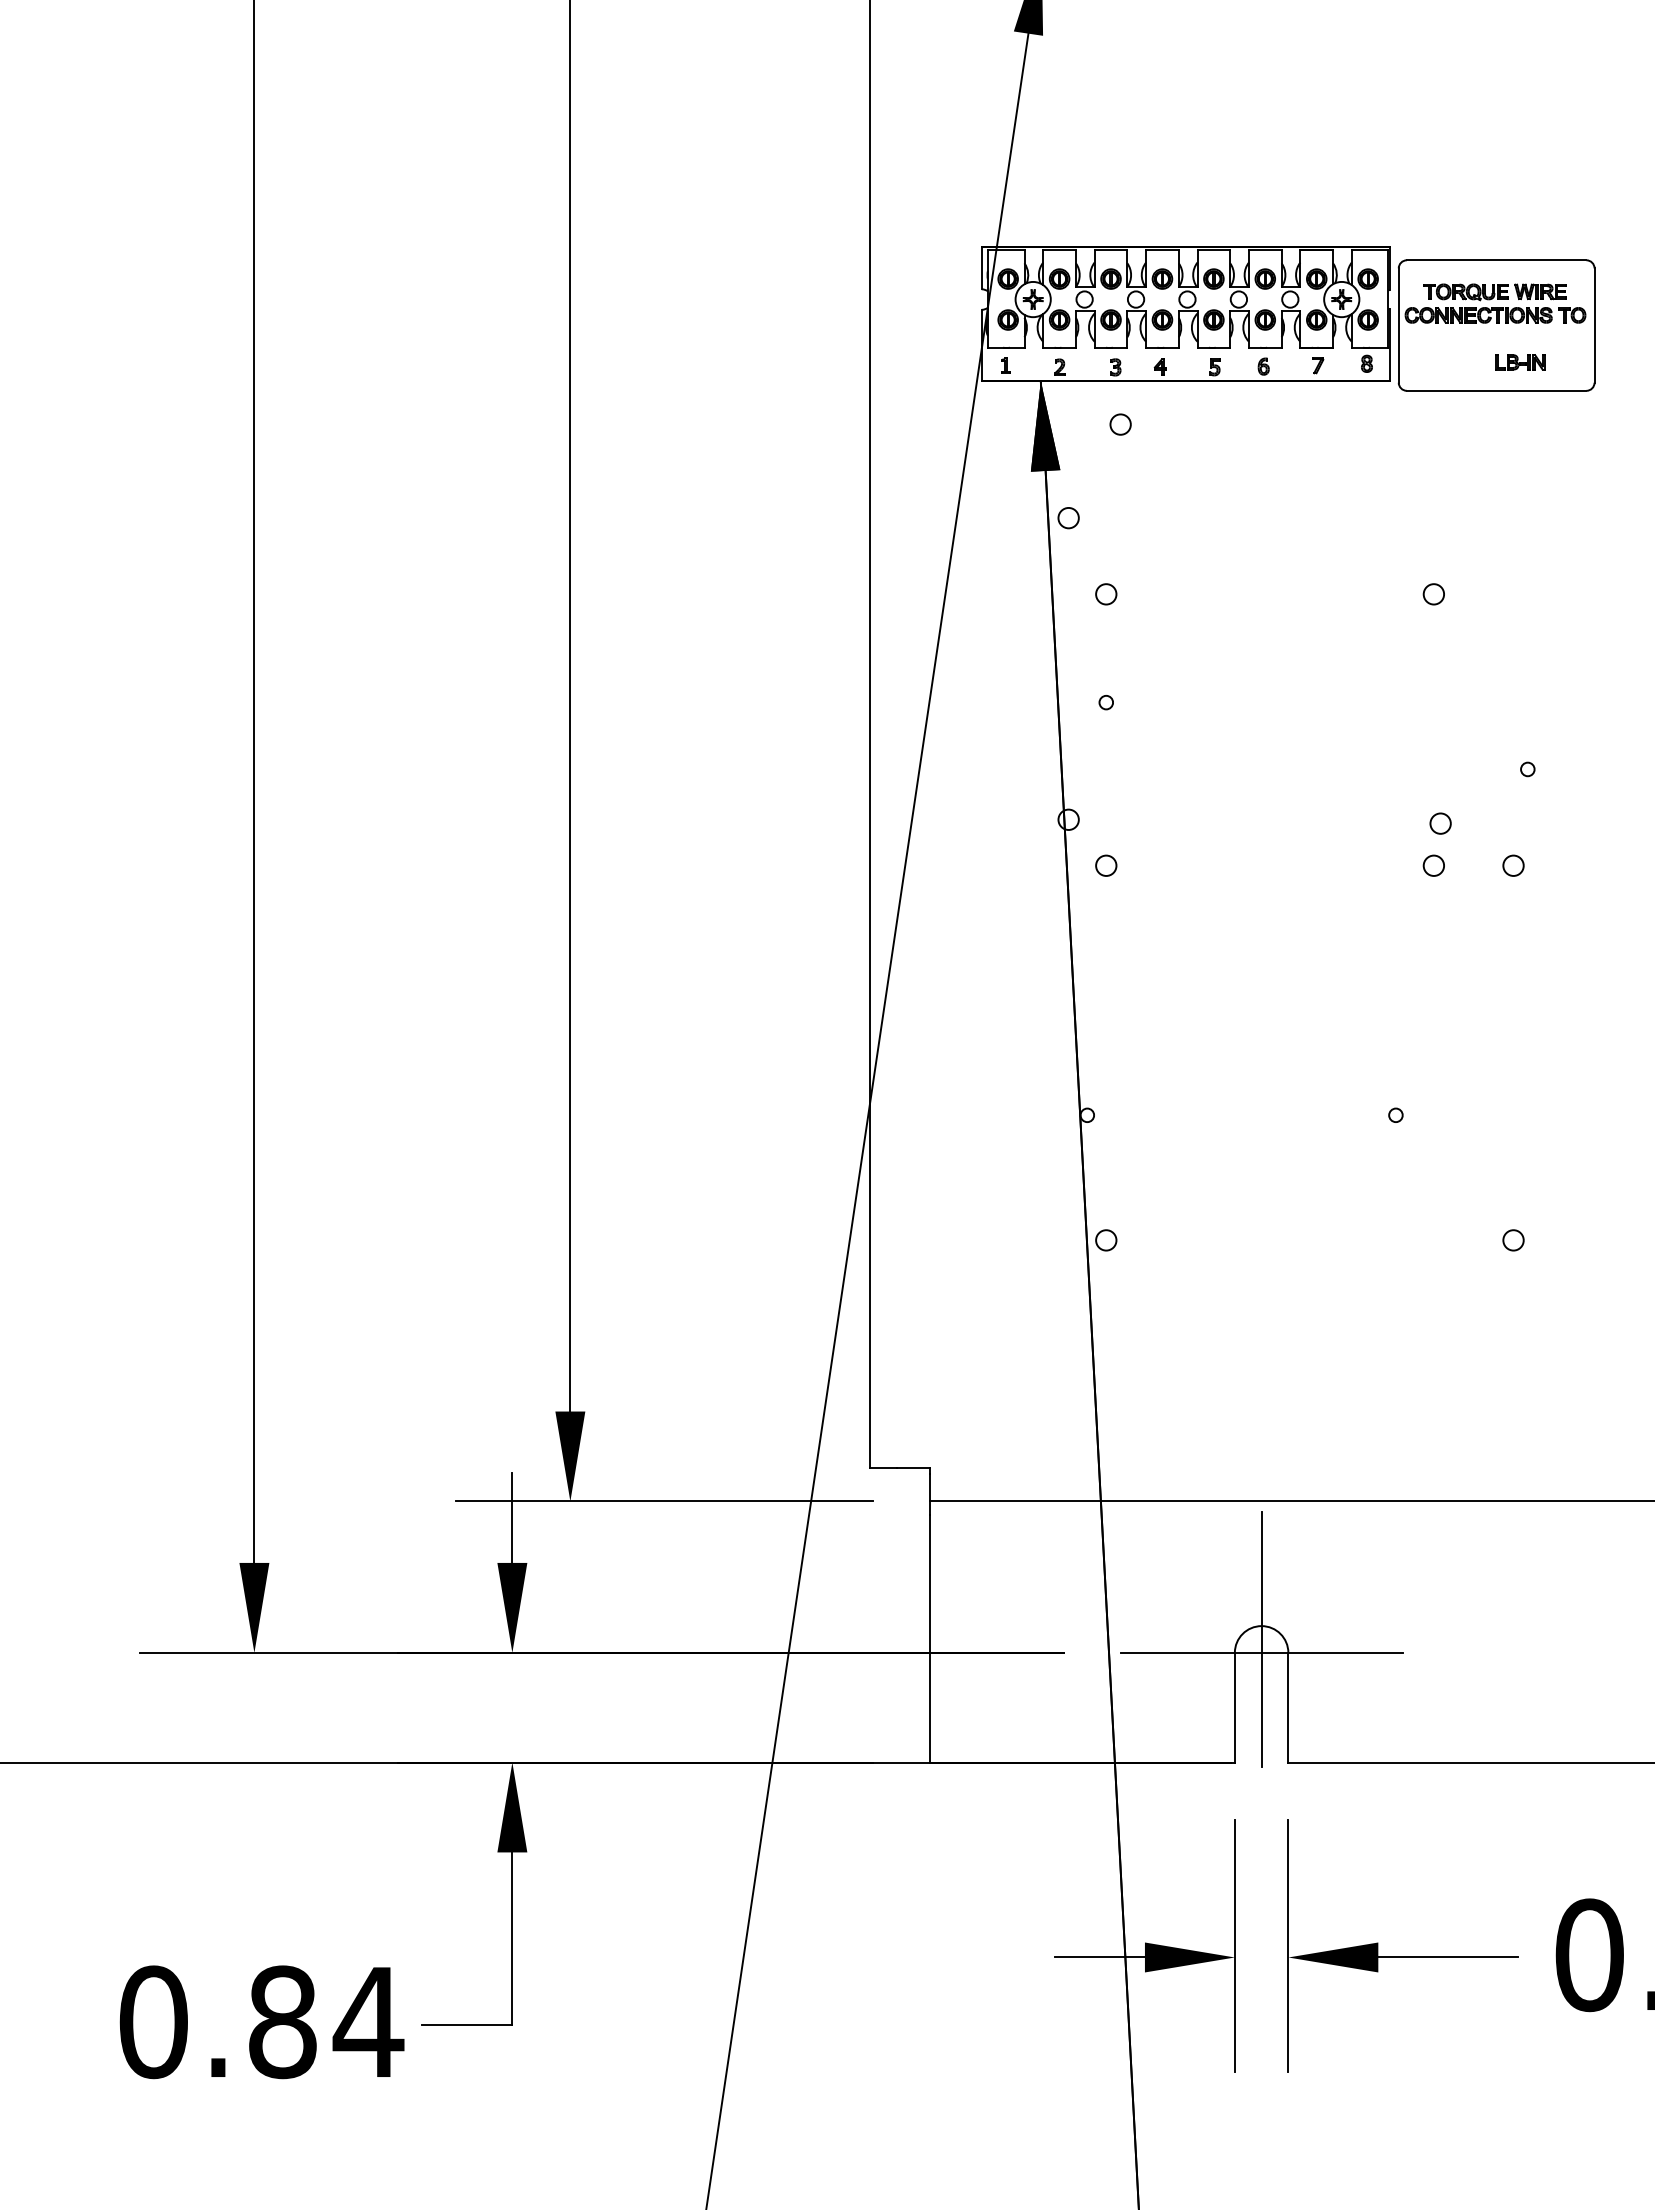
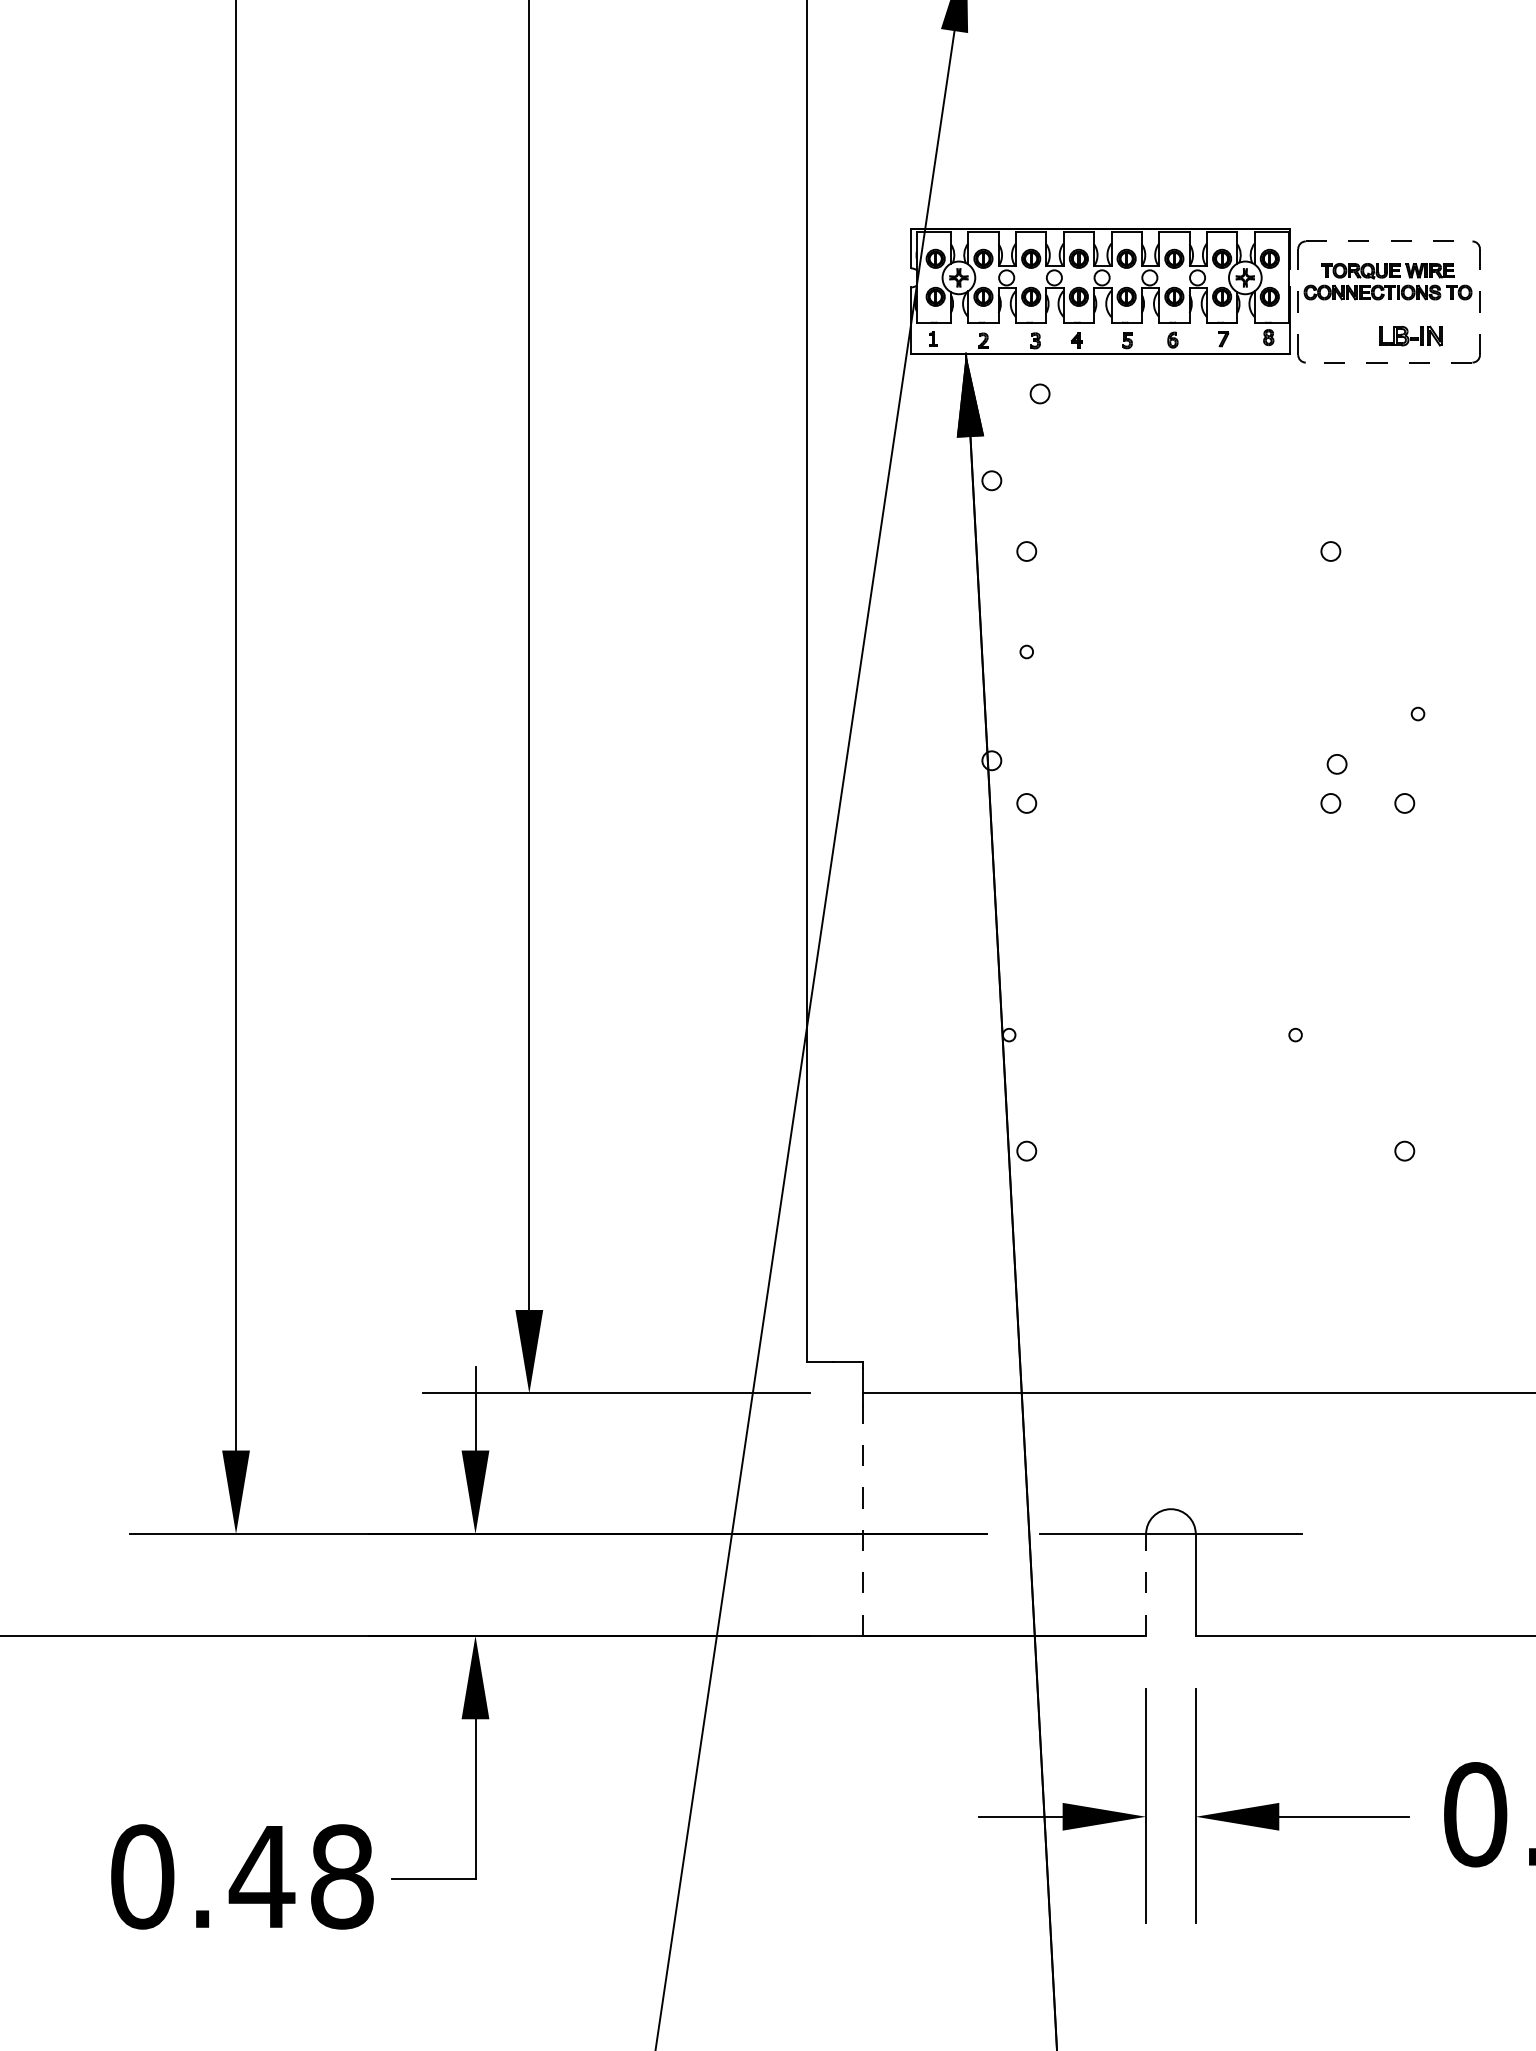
line: (1496, 260) -> (1388, 241), solid -> dashed
line: (1398, 325) -> (1298, 301), solid -> dashed
line: (1594, 326) -> (1479, 302), solid -> dashed
part: (1520, 362) -> (1411, 336), size x1.4
line: (1496, 390) -> (1388, 362), solid -> dashed
line: (930, 1638) -> (863, 1520), solid -> dashed
line: (1261, 1639) -> (1170, 1521), removed
line: (1234, 1707) -> (1145, 1584), solid -> dashed
text: (325, 2022) -> (302, 1877), 0.84 -> 0.48

